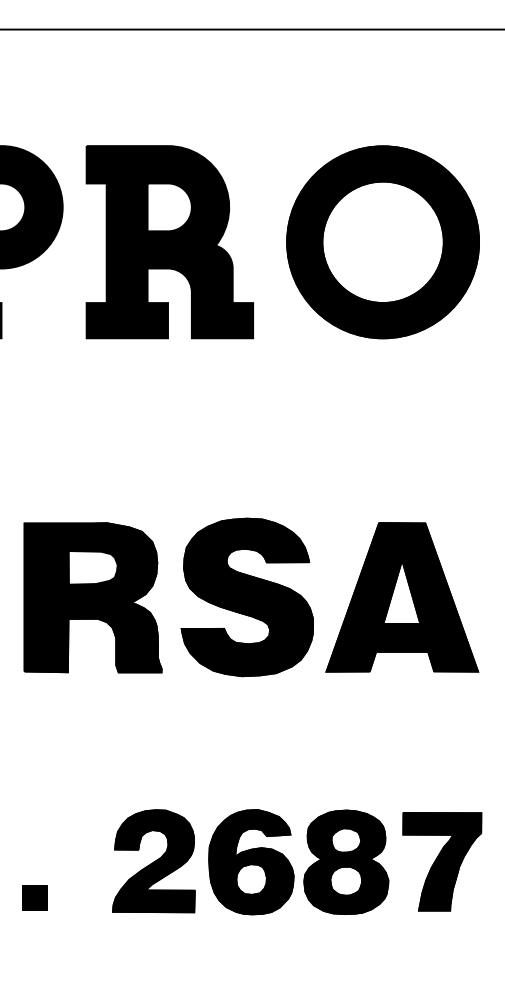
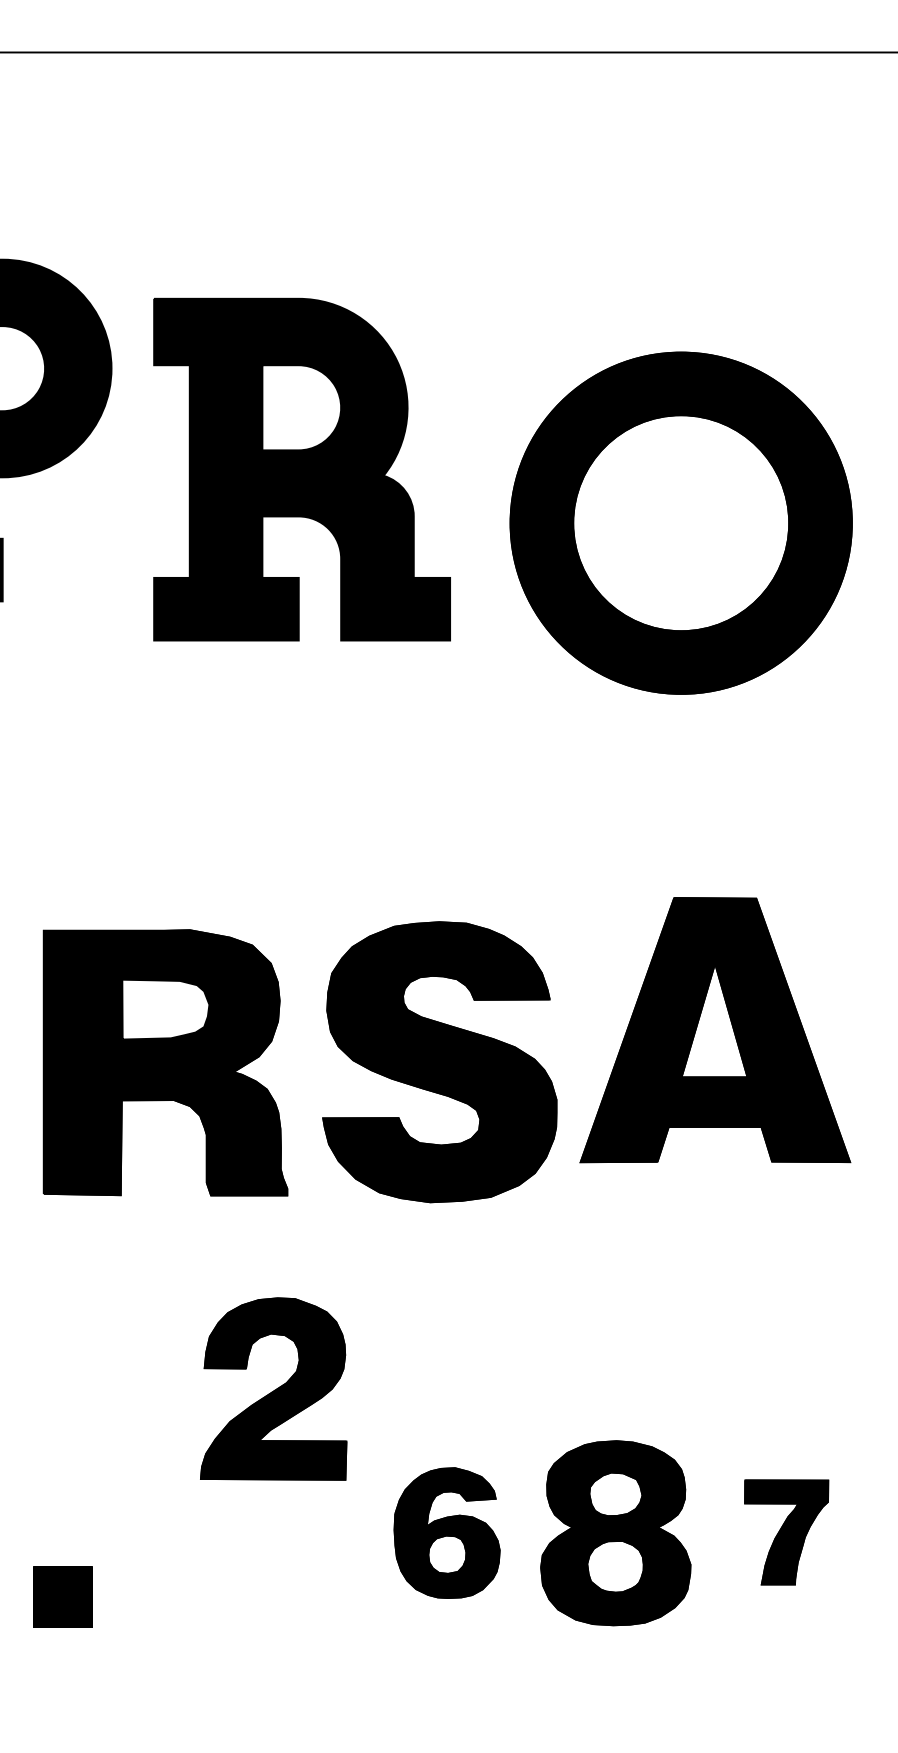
part: (169, 242) -> (301, 470), moved
part: (382, 242) -> (680, 523), moved
part: (402, 597) -> (715, 1030), moved
part: (153, 861) -> (272, 1389), moved
part: (442, 861) -> (786, 1531), size x0.6
part: (251, 862) -> (447, 1533), size x0.7
part: (34, 897) -> (61, 1595), size x1.4

